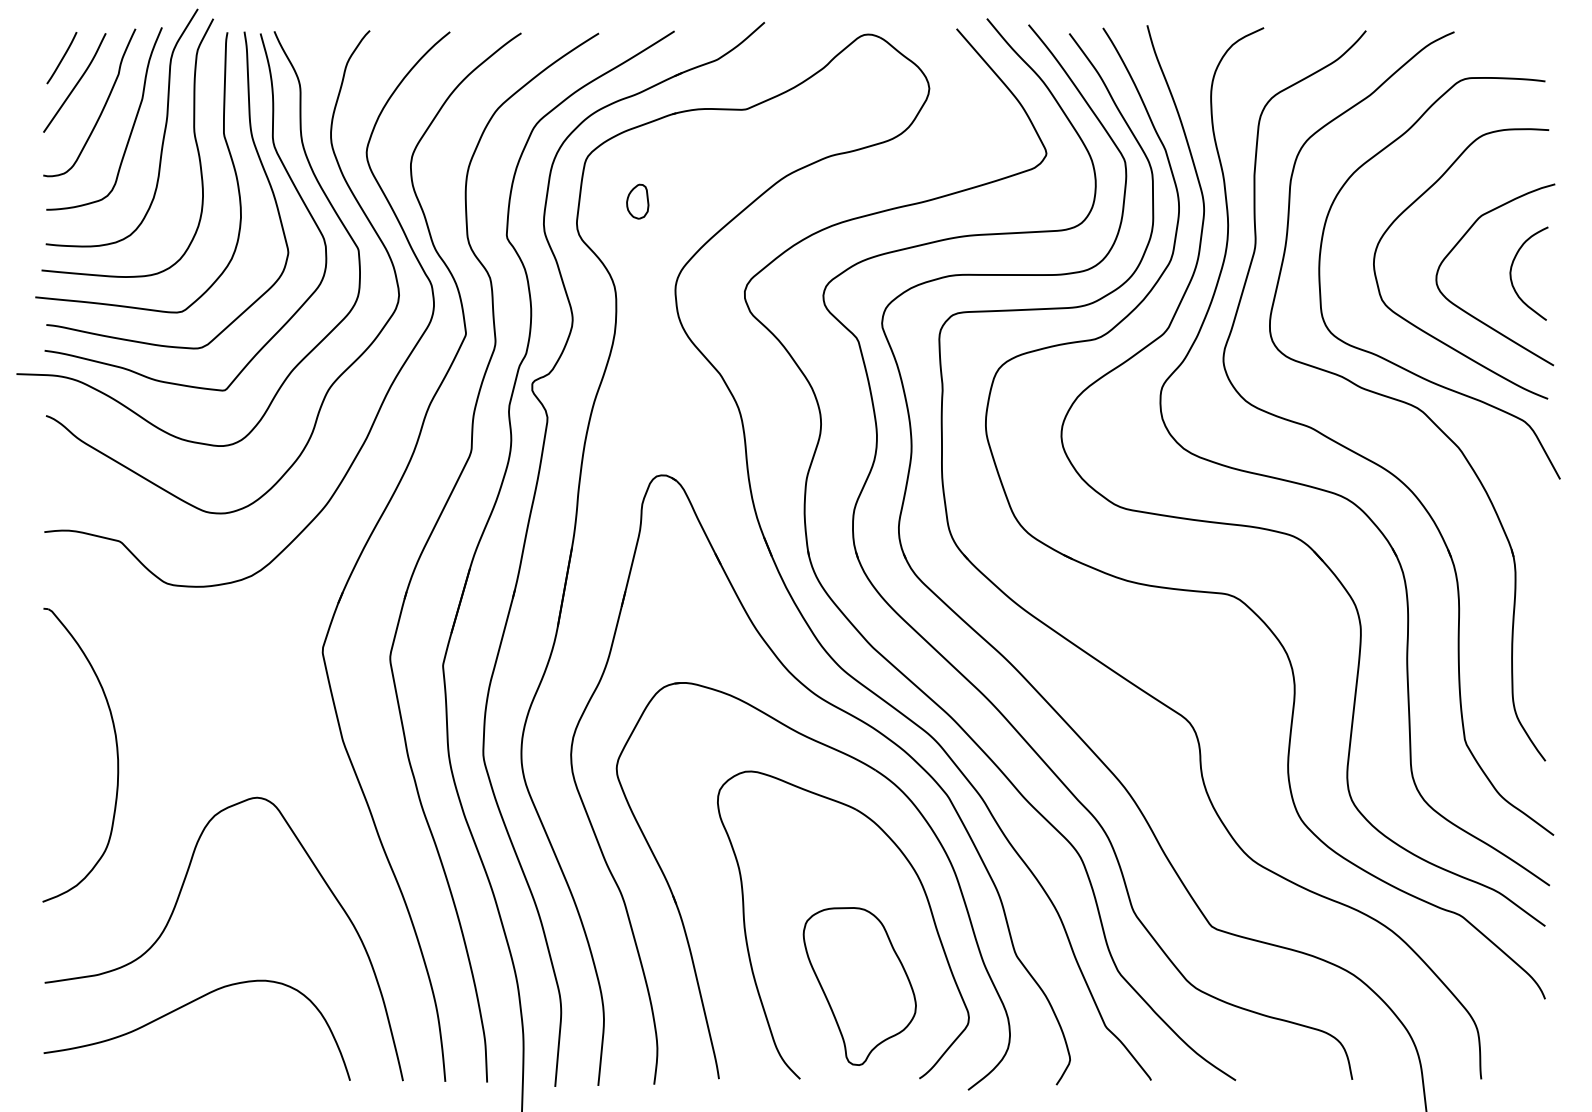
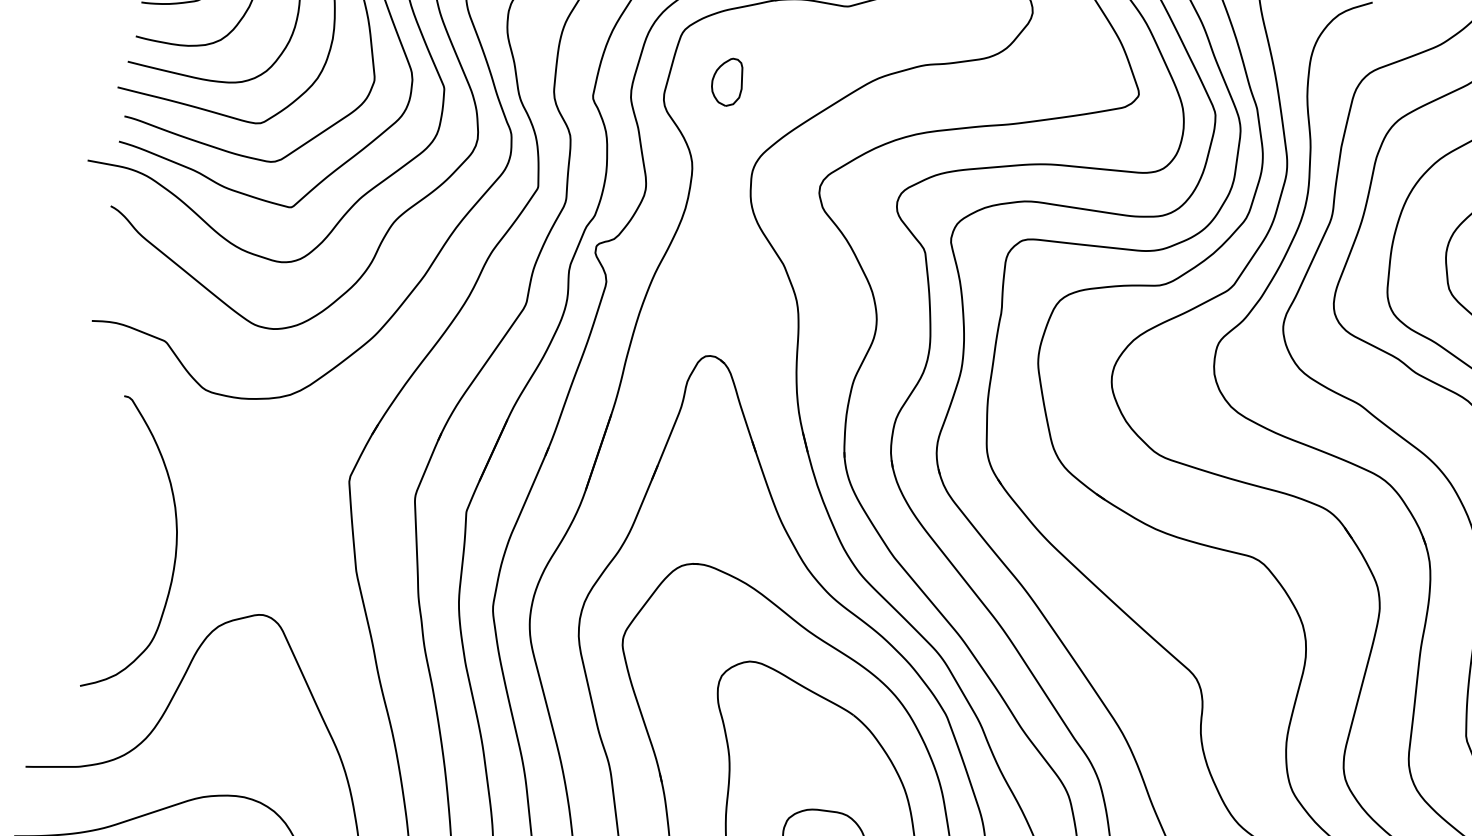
part: (637, 201) -> (727, 81), size x1.4
part: (116, 754) -> (174, 551), moved

